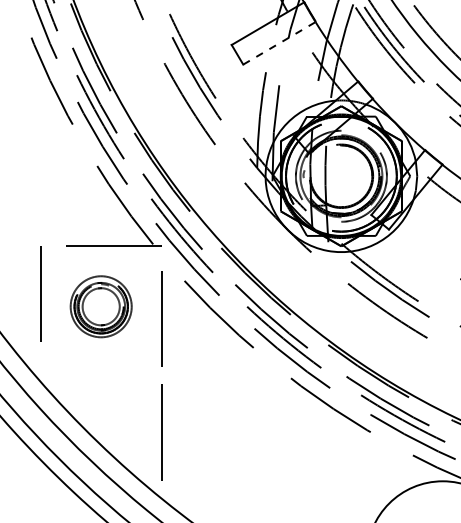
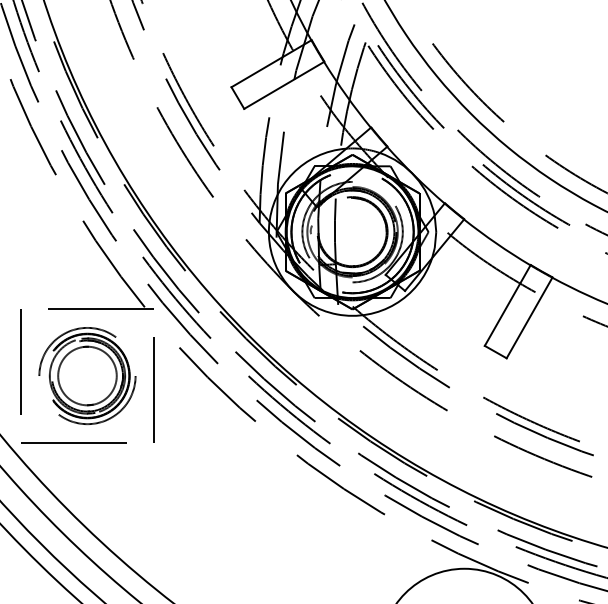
line: (279, 43) -> (284, 85), dashed -> solid
part: (101, 307) -> (87, 376), size x1.43
line: (88, 366) -> (73, 442), added
line: (161, 432) -> (153, 514), removed

